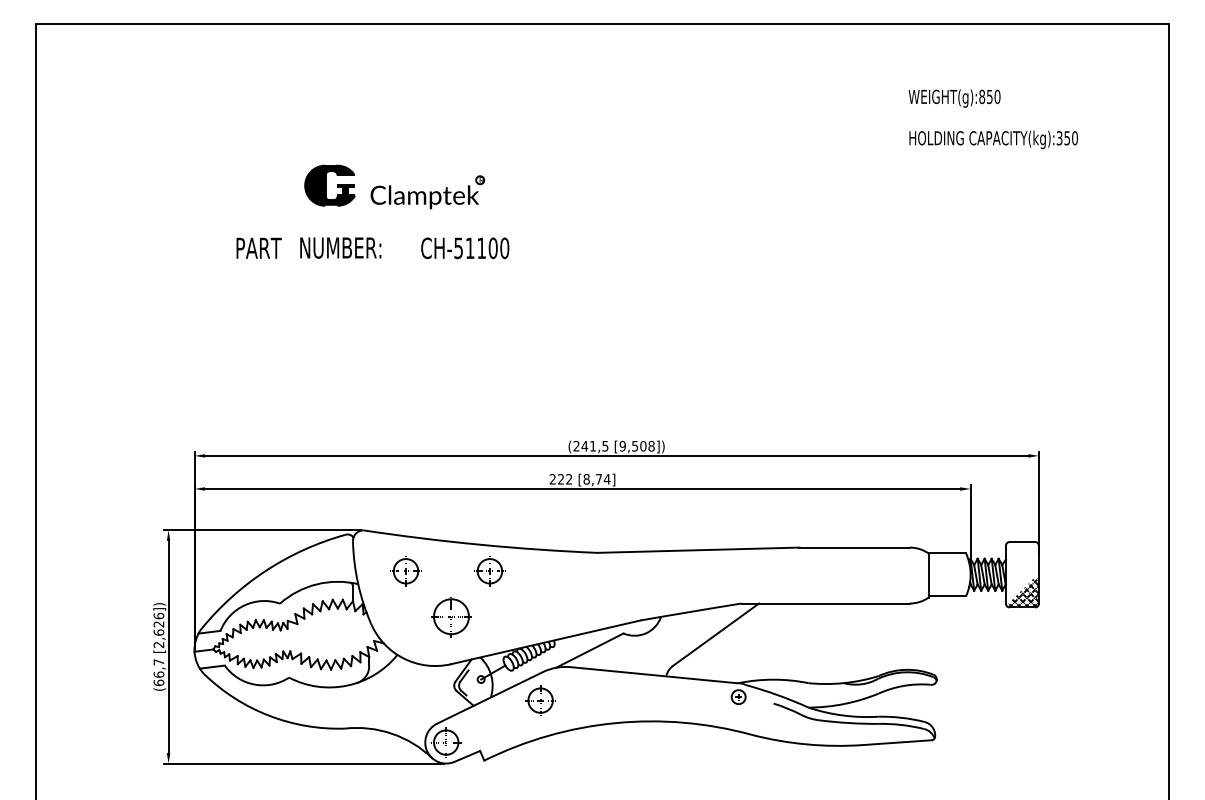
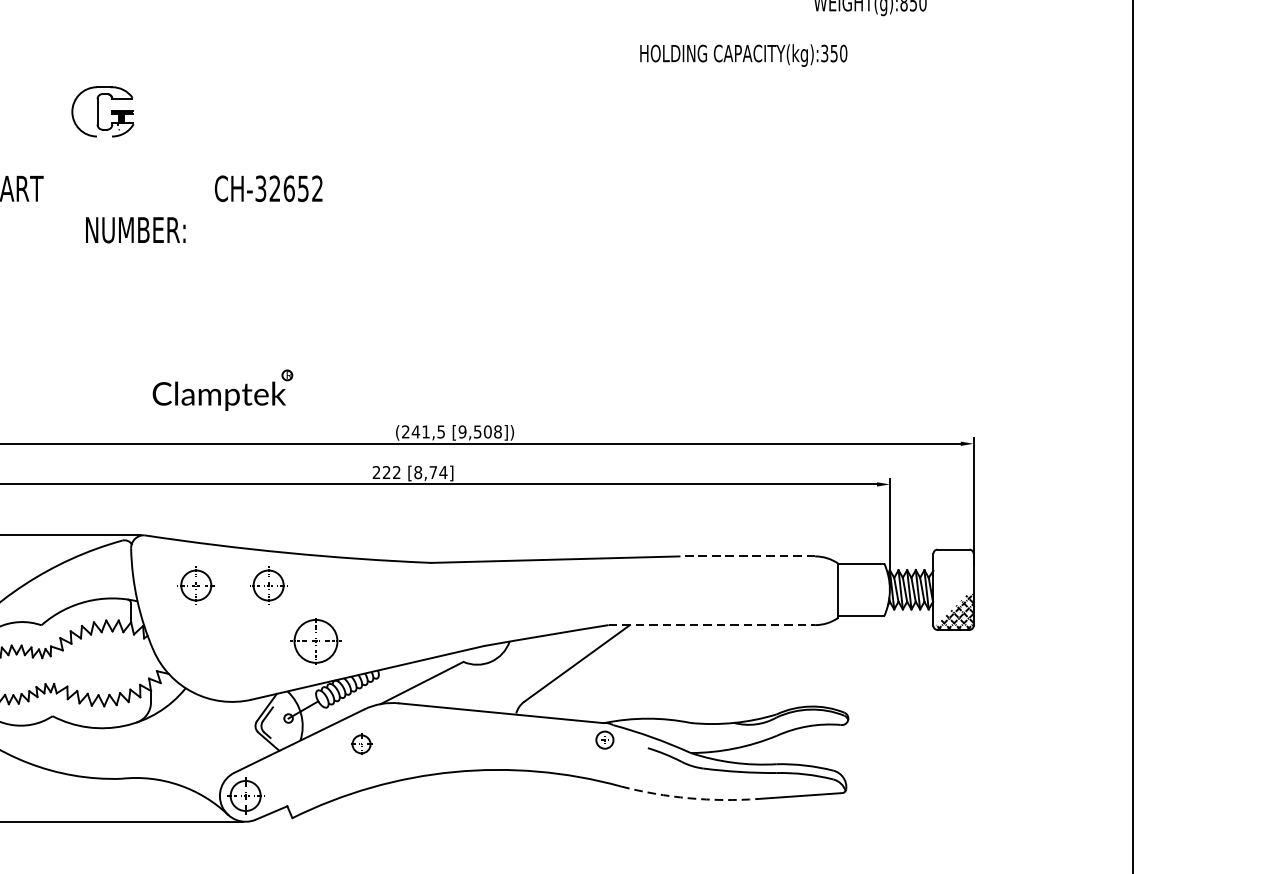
text: (993, 139) -> (743, 55), moved
fill: (330, 185) -> (103, 111), removed
part: (427, 192) -> (222, 390), moved
text: (340, 247) -> (135, 229), moved
text: (481, 248) -> (288, 188), CH-51100 -> CH-32652
line: (854, 547) -> (747, 556), solid -> dashed
part: (489, 571) -> (268, 585), moved
line: (826, 603) -> (712, 625), solid -> dashed
part: (451, 617) -> (316, 642), moved
part: (540, 700) -> (361, 744), size x0.6
arc: (807, 744) -> (689, 798), solid -> dashed

